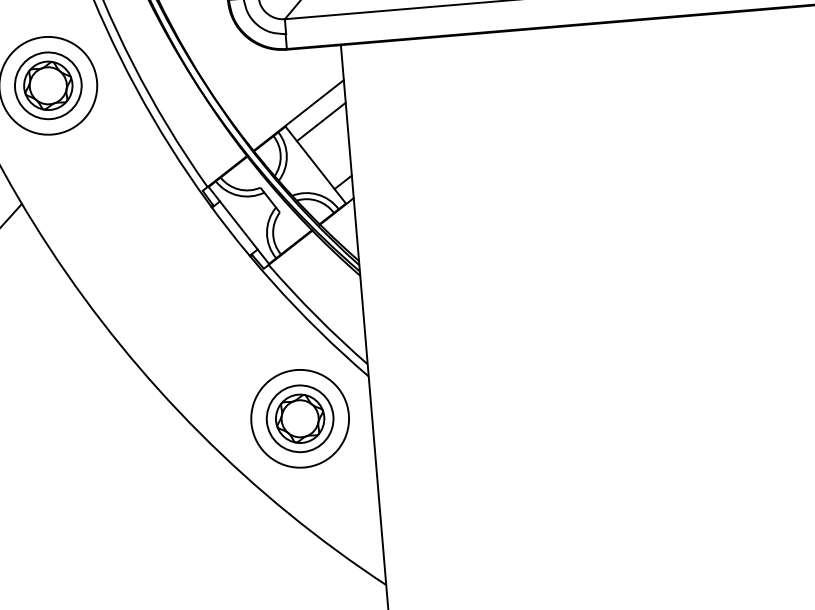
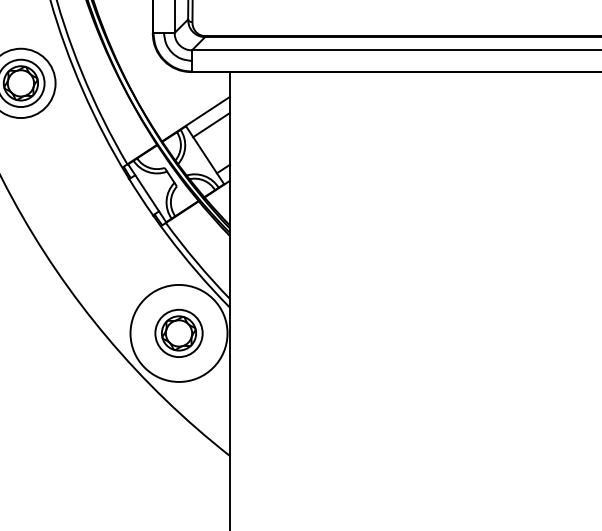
circle: (299, 418) -> (178, 333), size x1.4

